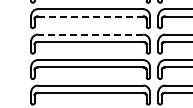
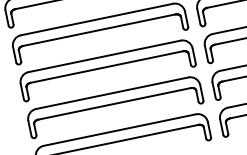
line: (90, 16) -> (99, 30), dashed -> solid
line: (90, 34) -> (104, 56), dashed -> solid

